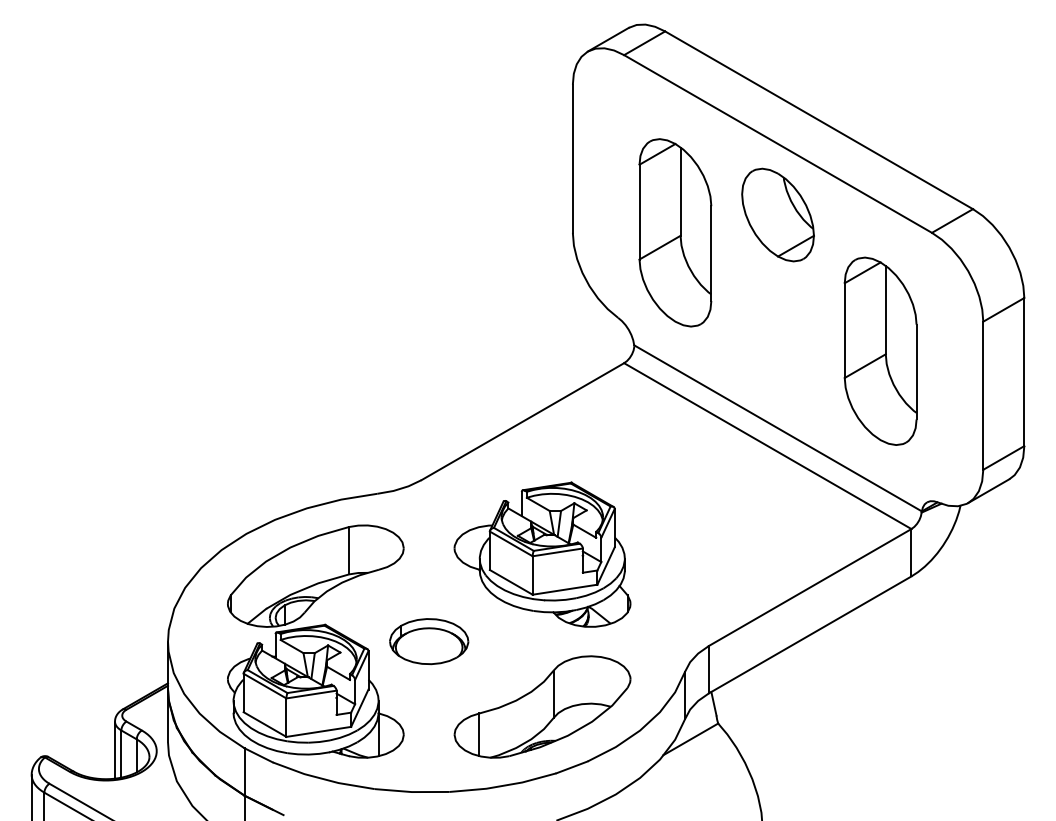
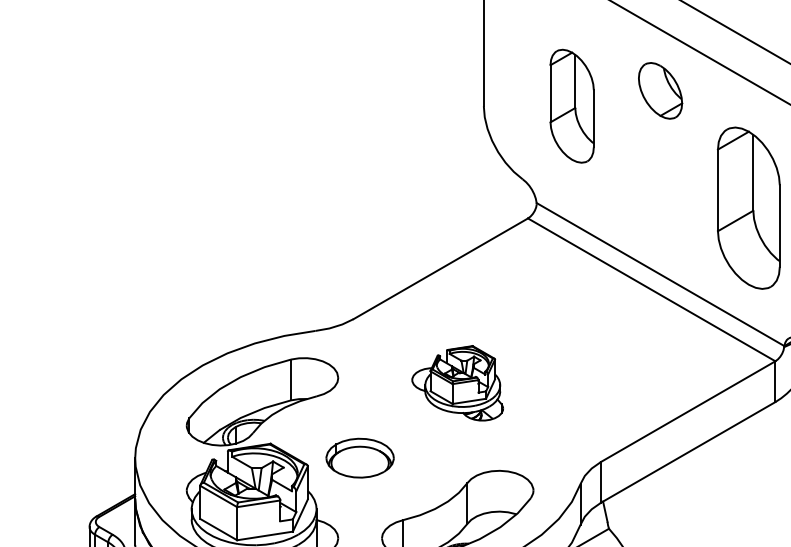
part: (777, 214) -> (660, 90), size x0.7
part: (675, 232) -> (572, 105), size x0.7
part: (542, 554) -> (457, 383), size x0.6

